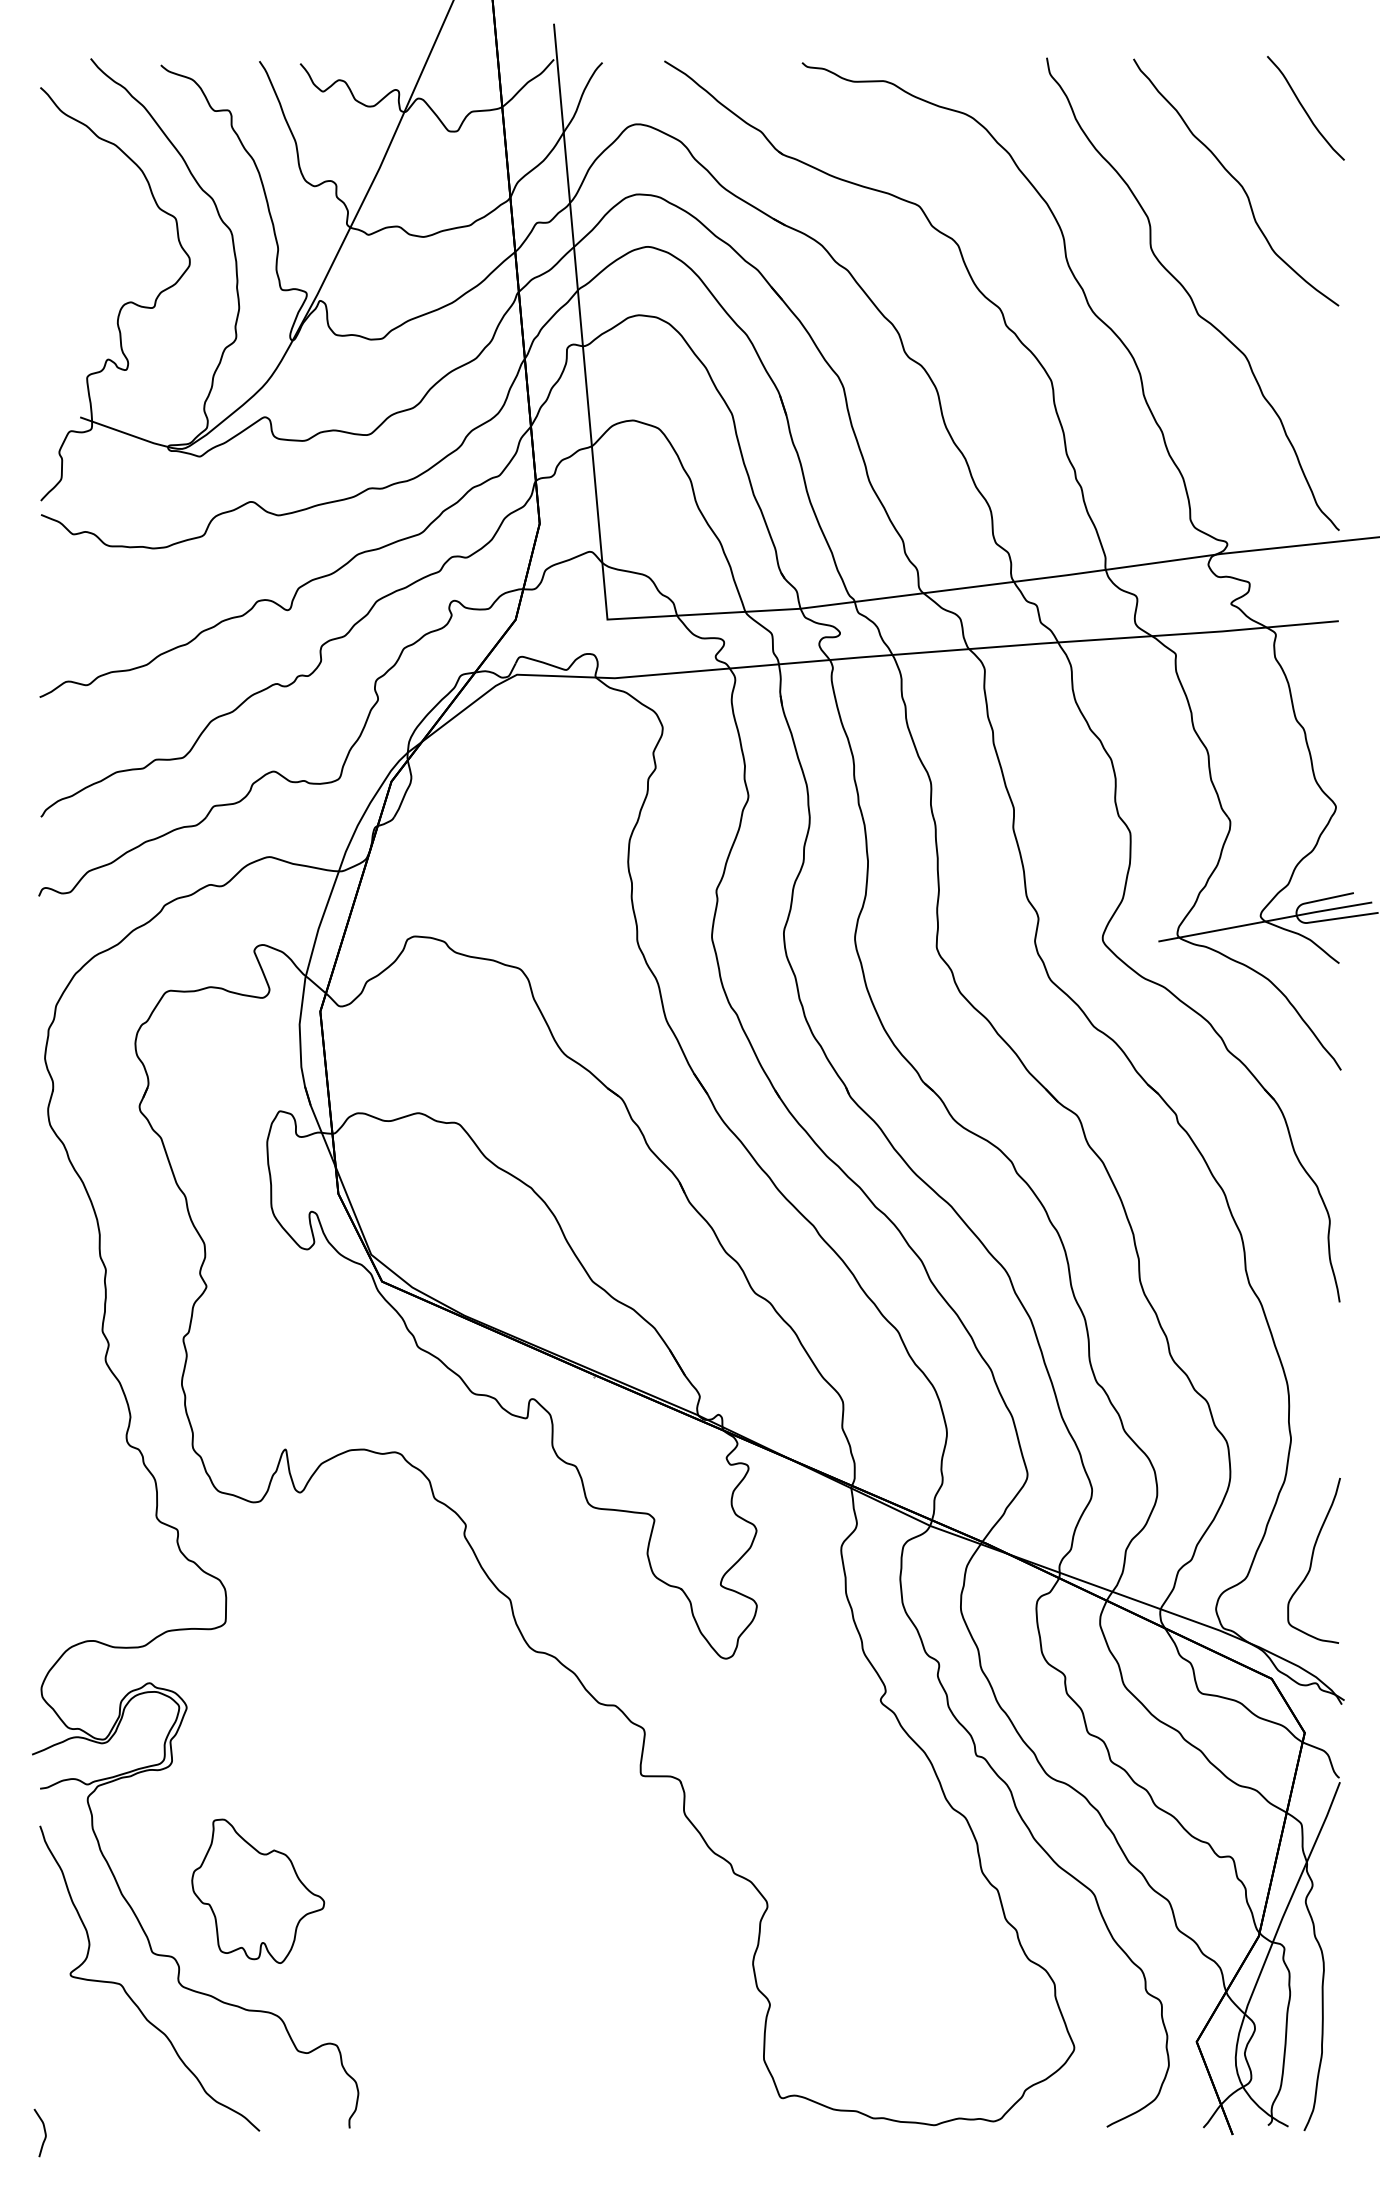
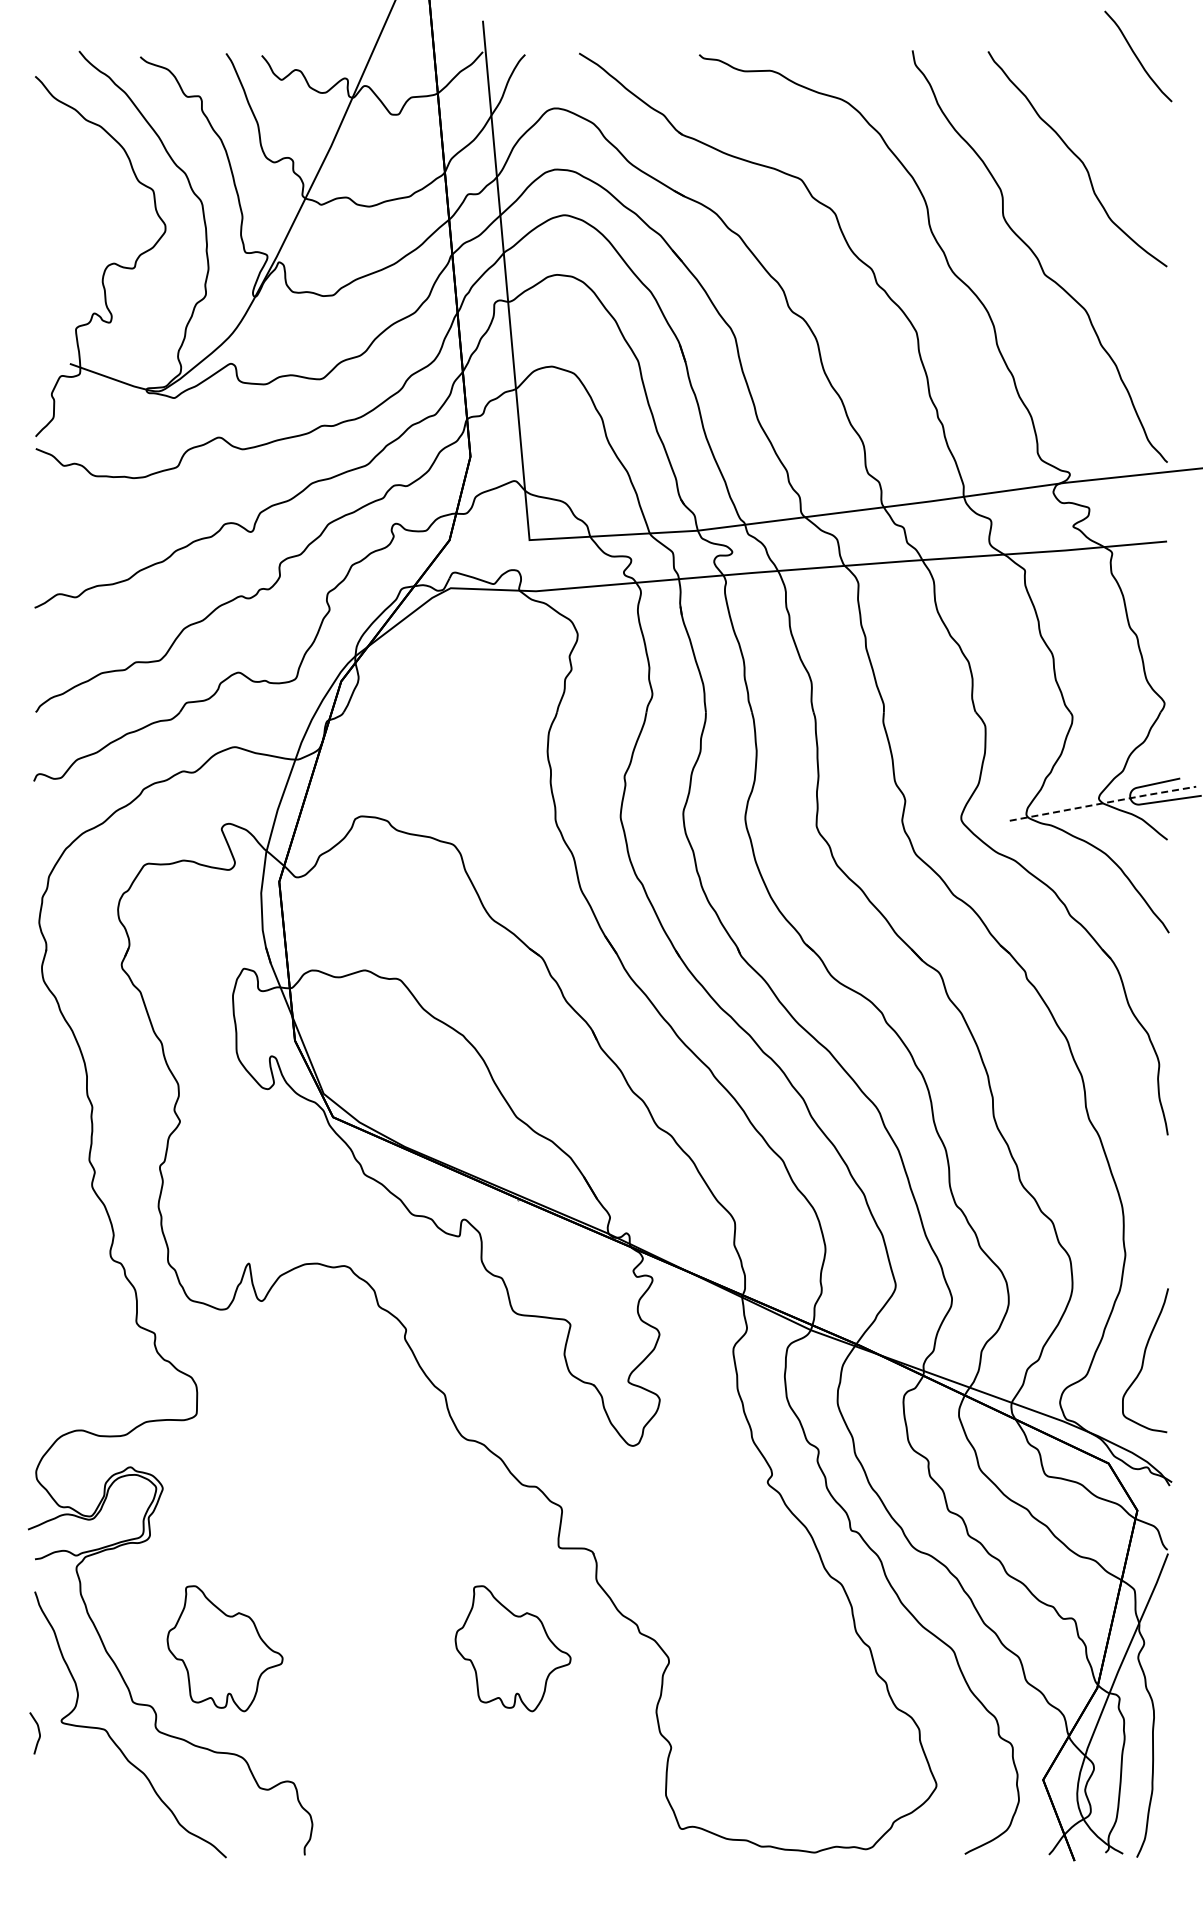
curve: (1304, 108) -> (1137, 56), moved
line: (1265, 921) -> (1103, 803), solid -> dashed
part: (587, 1891) -> (512, 1648), added
curve: (44, 2133) -> (38, 1733), moved

